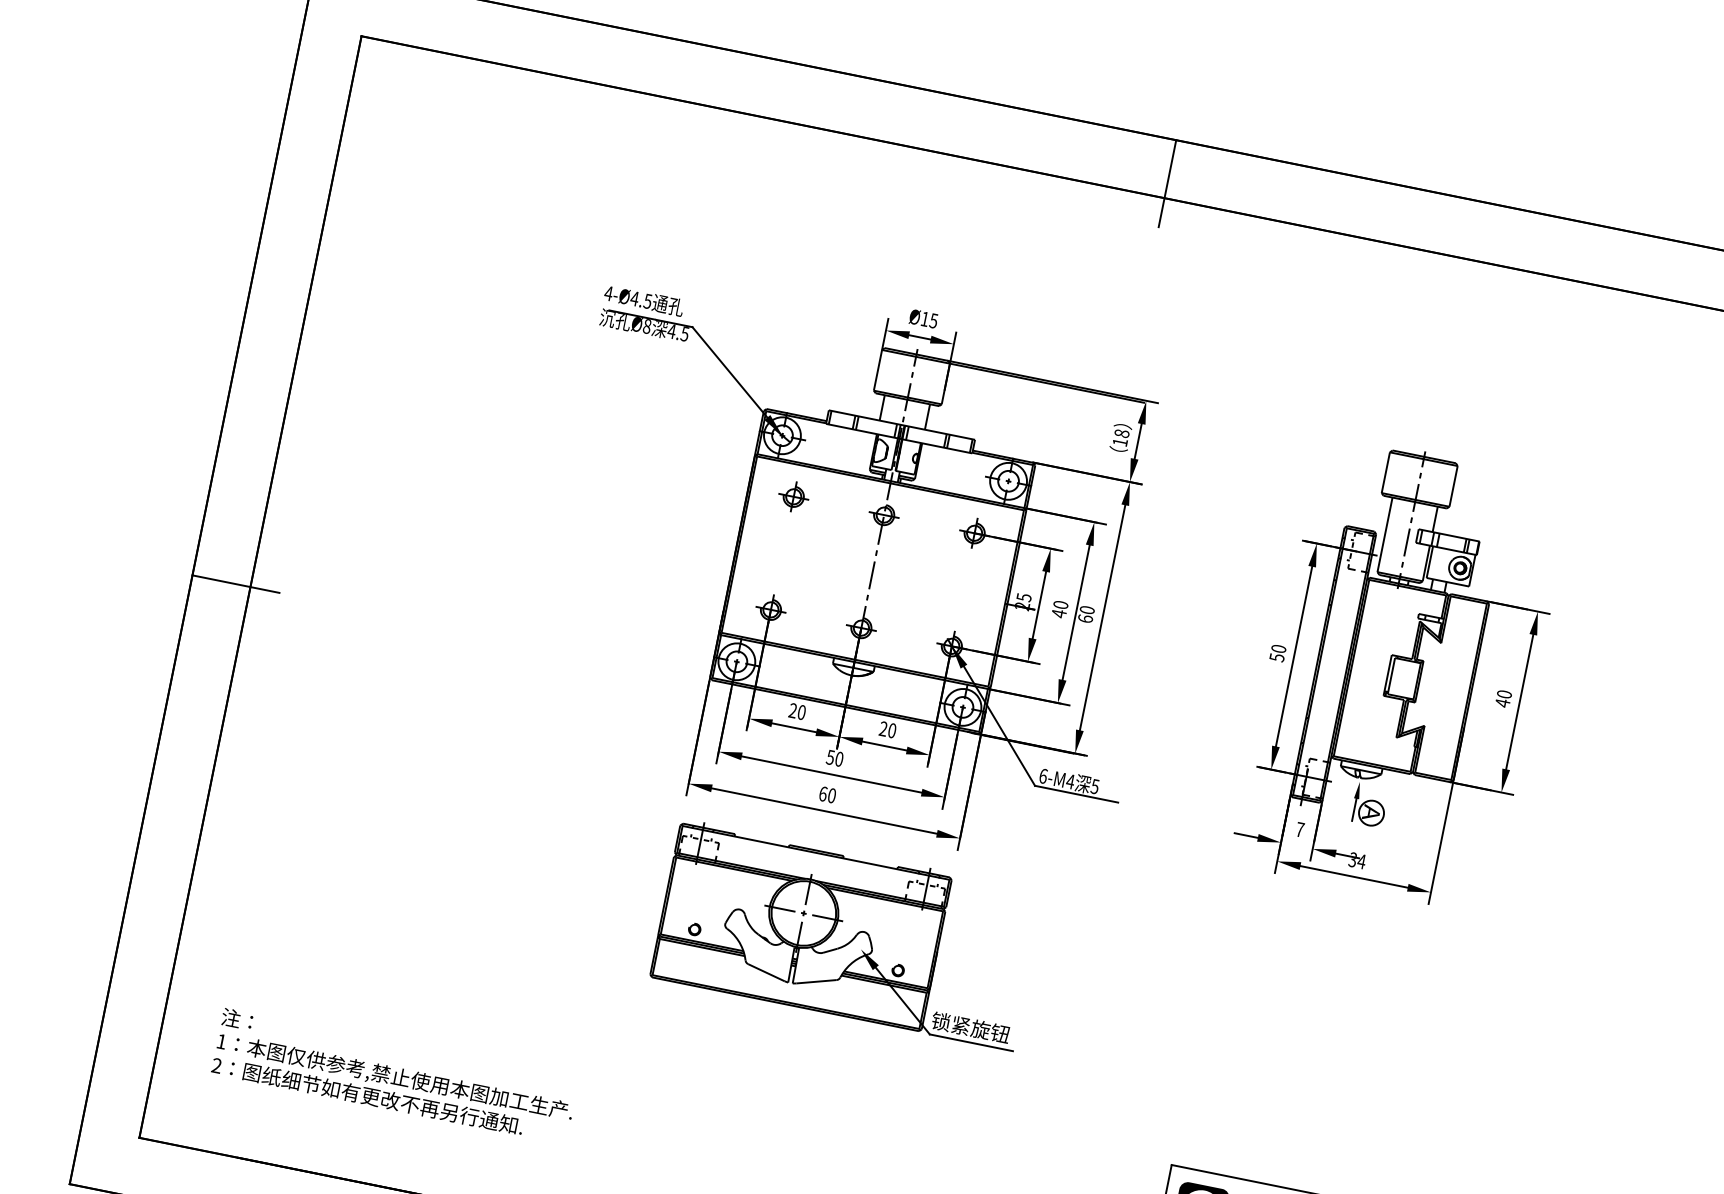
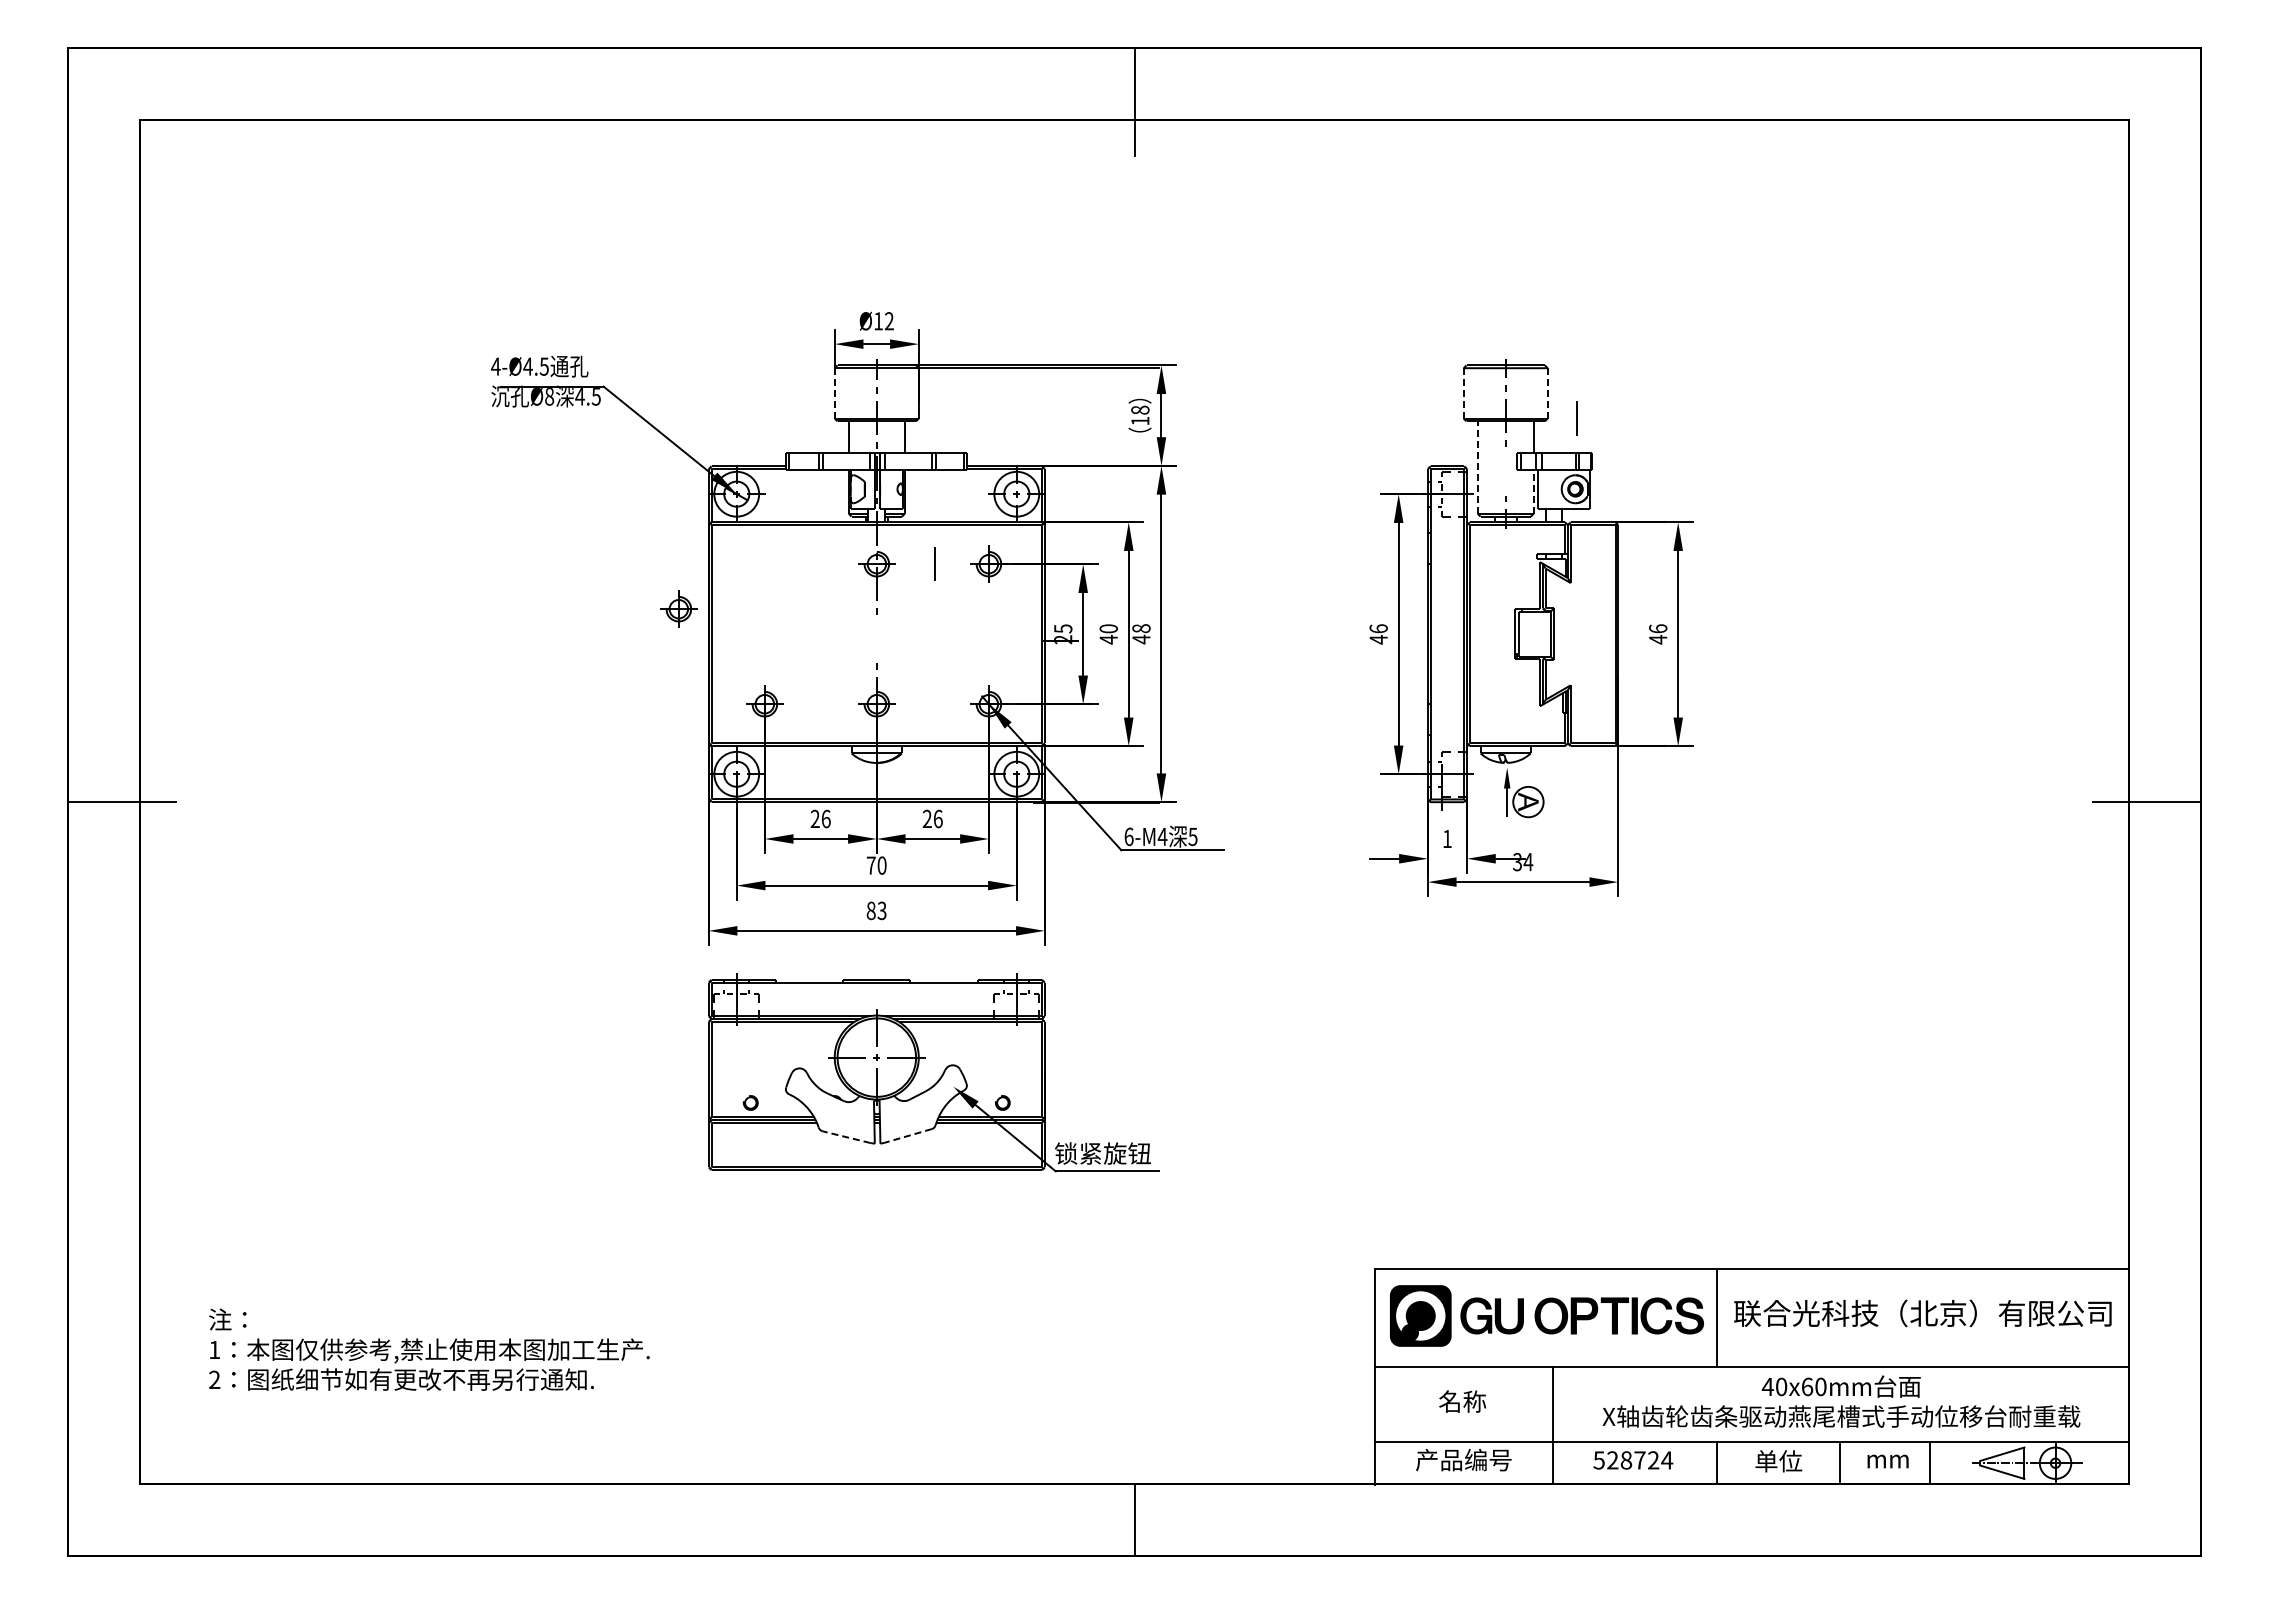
text: (933, 321) -> (888, 321), Ø15 -> Ø12
line: (877, 369) -> (834, 392), solid -> dashed
line: (1385, 471) -> (1463, 392), solid -> dashed
line: (1453, 485) -> (1547, 392), solid -> dashed
part: (793, 496) -> (678, 608), moved
line: (1384, 534) -> (1477, 467), solid -> dashed
line: (1406, 542) -> (1576, 418), moved
line: (1426, 563) -> (1533, 491), solid -> dashed
line: (871, 574) -> (934, 563), moved
text: (1086, 614) -> (1141, 634), 60 -> 48
text: (1277, 653) -> (1378, 634), 50 -> 46
text: (1504, 694) -> (1658, 628), 40 -> 46
text: (801, 712) -> (825, 818), 20 -> 26
text: (891, 730) -> (937, 818), 20 -> 26
text: (830, 757) -> (870, 865), 50 -> 70
text: (827, 794) -> (876, 910), 60 -> 83
text: (1300, 829) -> (1447, 838), 7 -> 1
line: (766, 972) -> (846, 1137), solid -> dashed
line: (815, 982) -> (907, 1136), solid -> dashed

